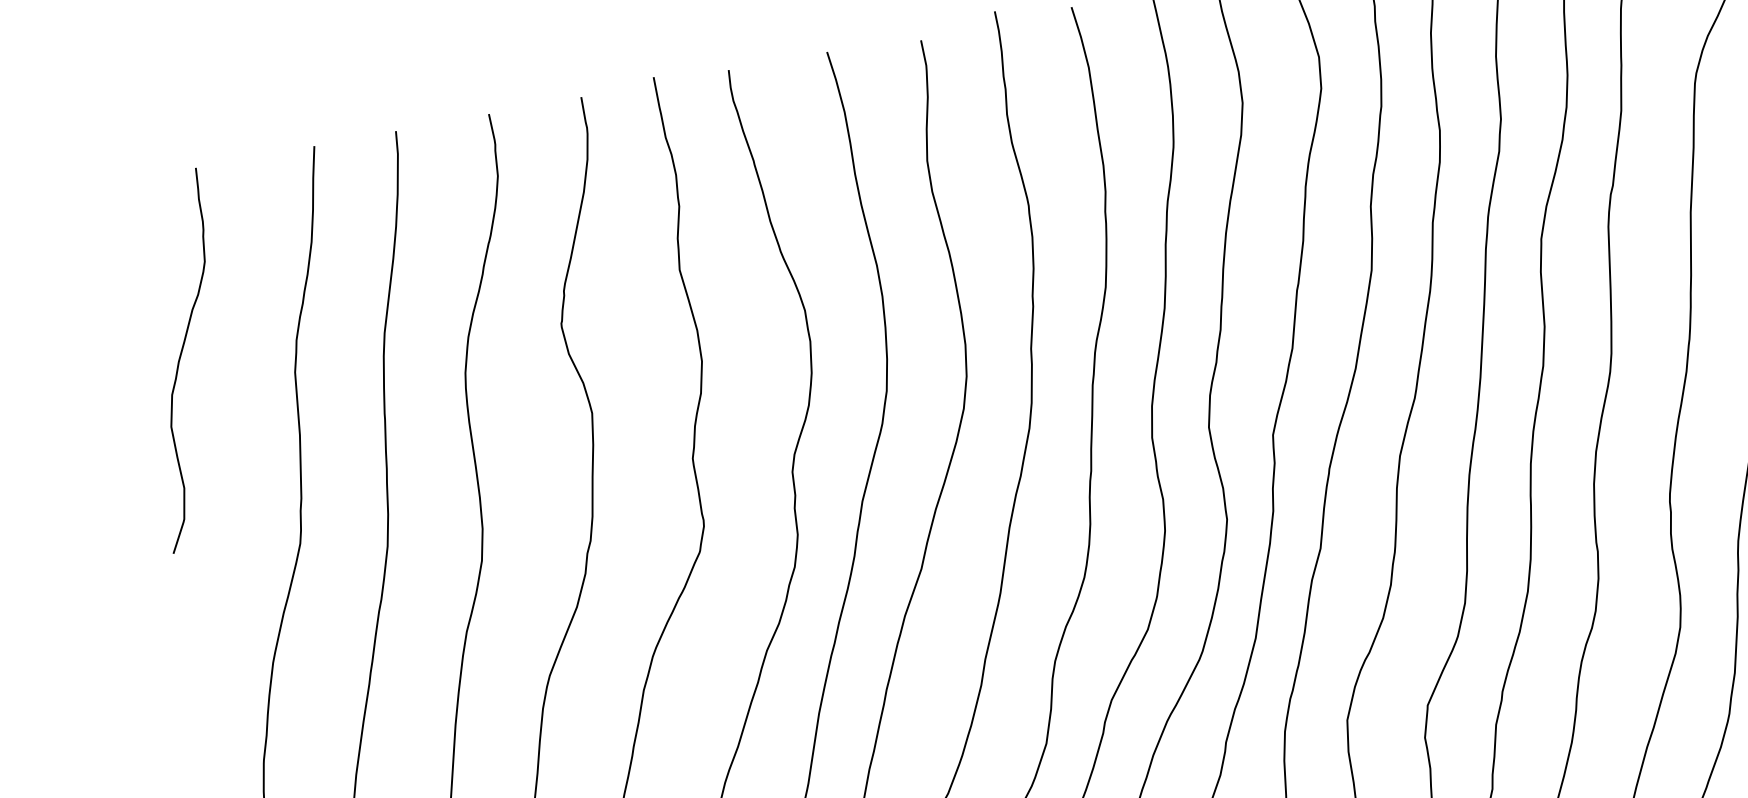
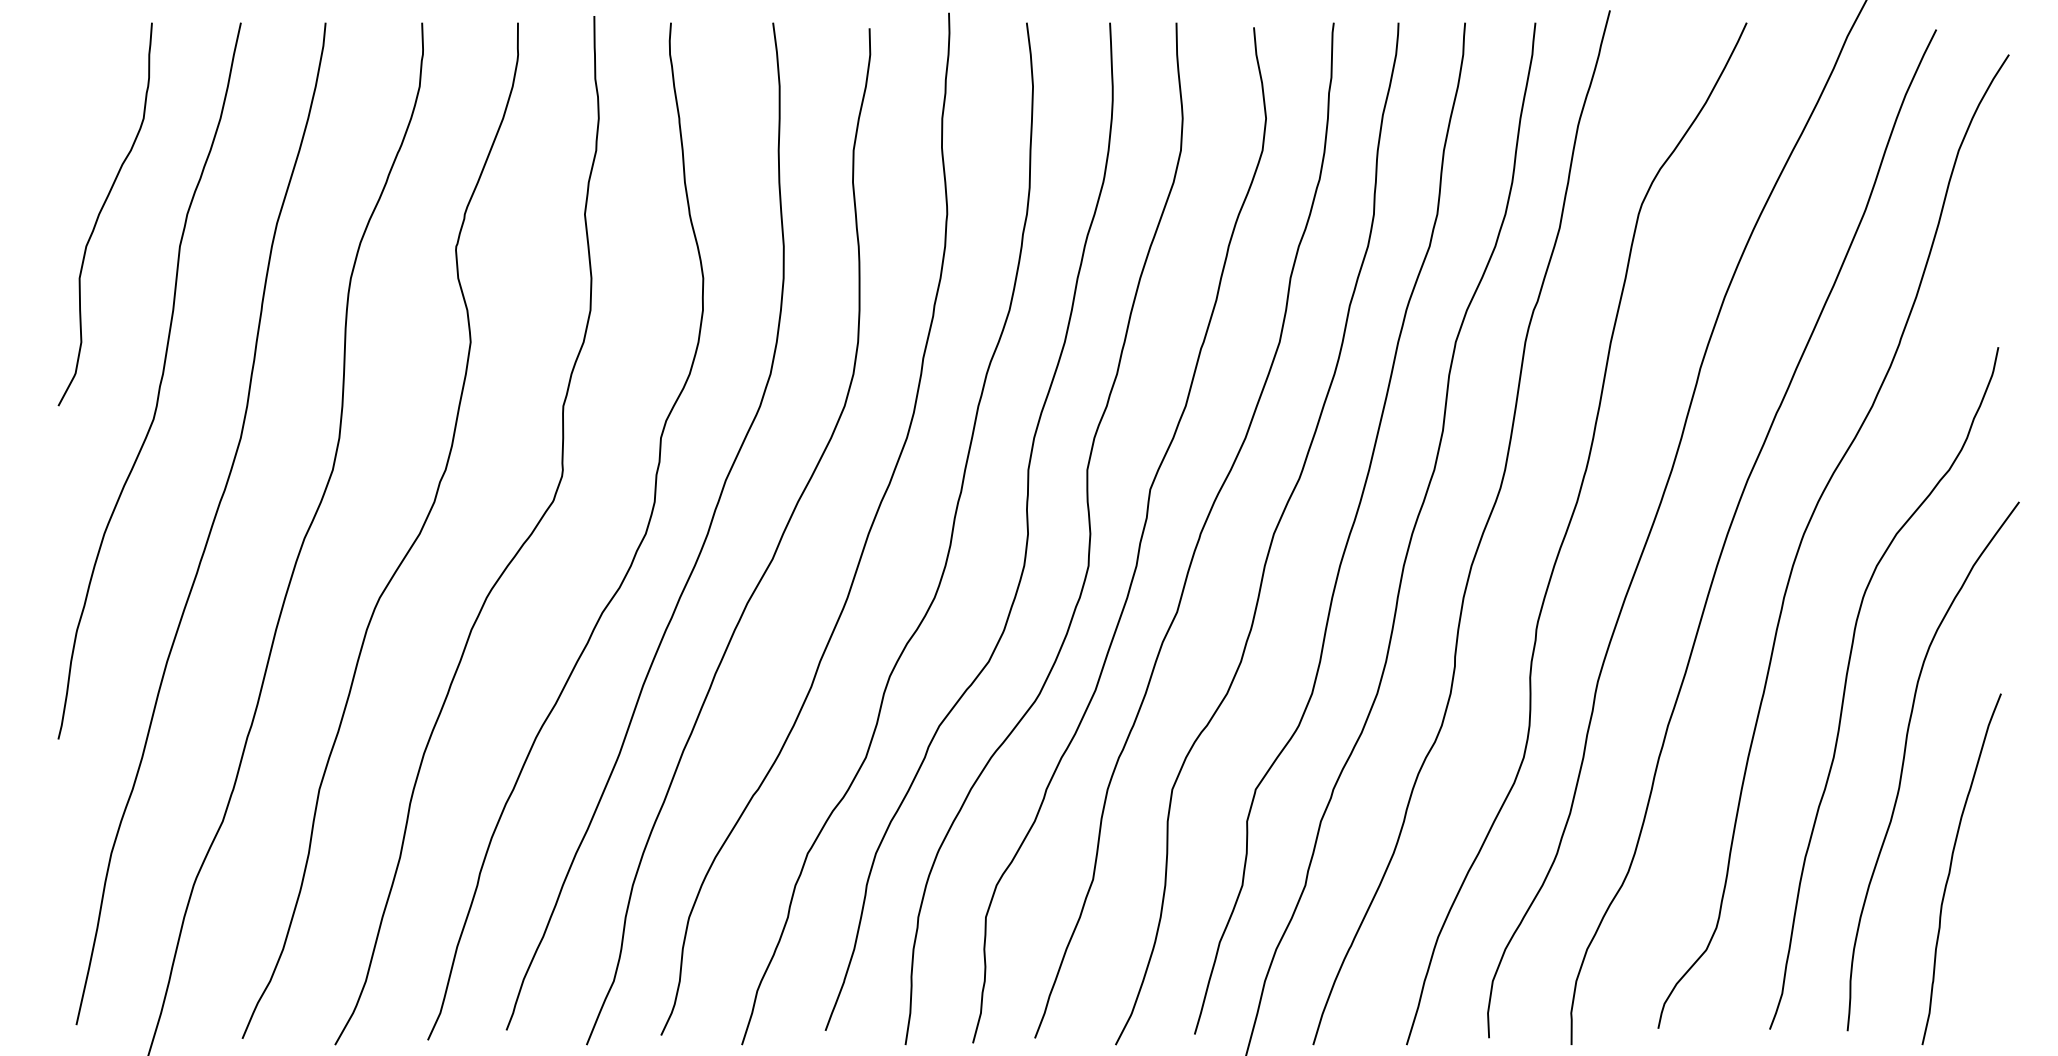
curve: (180, 359) -> (101, 212), moved

